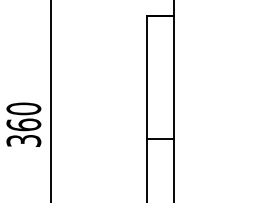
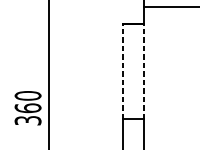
line: (146, 77) -> (123, 71), solid -> dashed
line: (173, 77) -> (144, 71), solid -> dashed

